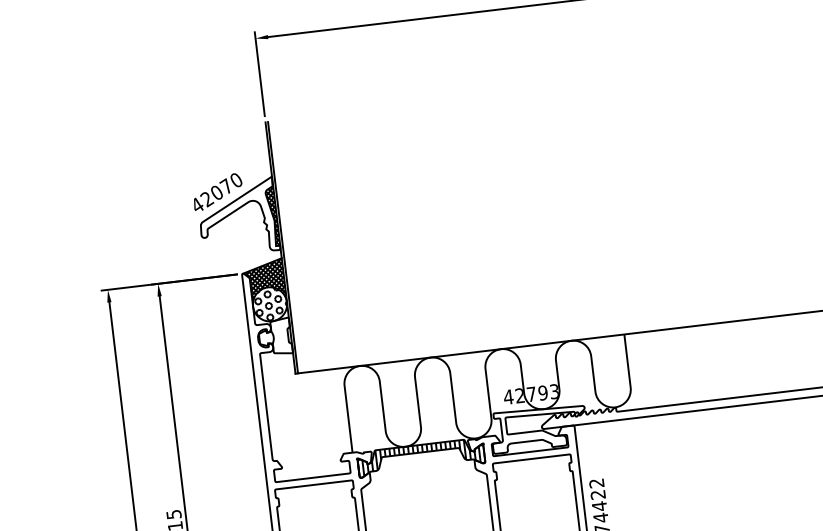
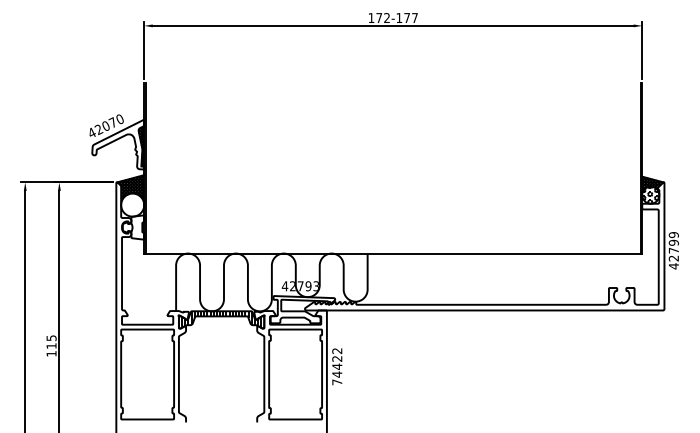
hatch: (271, 303) -> (133, 204), removed

